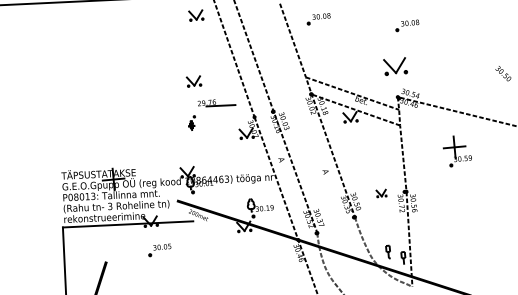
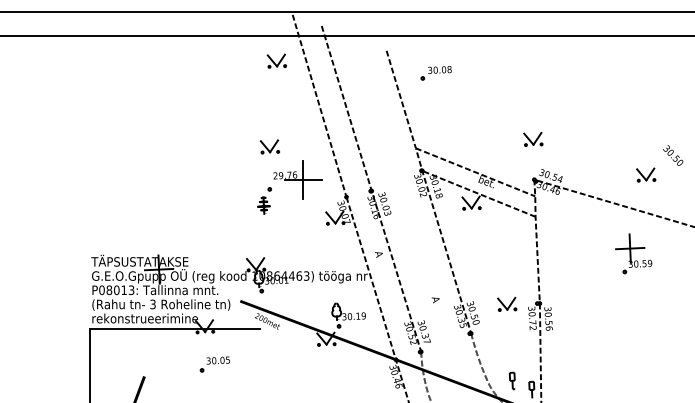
part: (406, 25) -> (550, 87), removed
part: (395, 65) -> (533, 138), size x0.62
part: (483, 89) -> (646, 174), added
line: (220, 105) -> (303, 179), added
part: (191, 122) -> (264, 200), size x1.43
part: (457, 150) -> (633, 253), moved
text: (325, 172) -> (435, 300), moved
part: (381, 192) -> (507, 303), size x1.43

